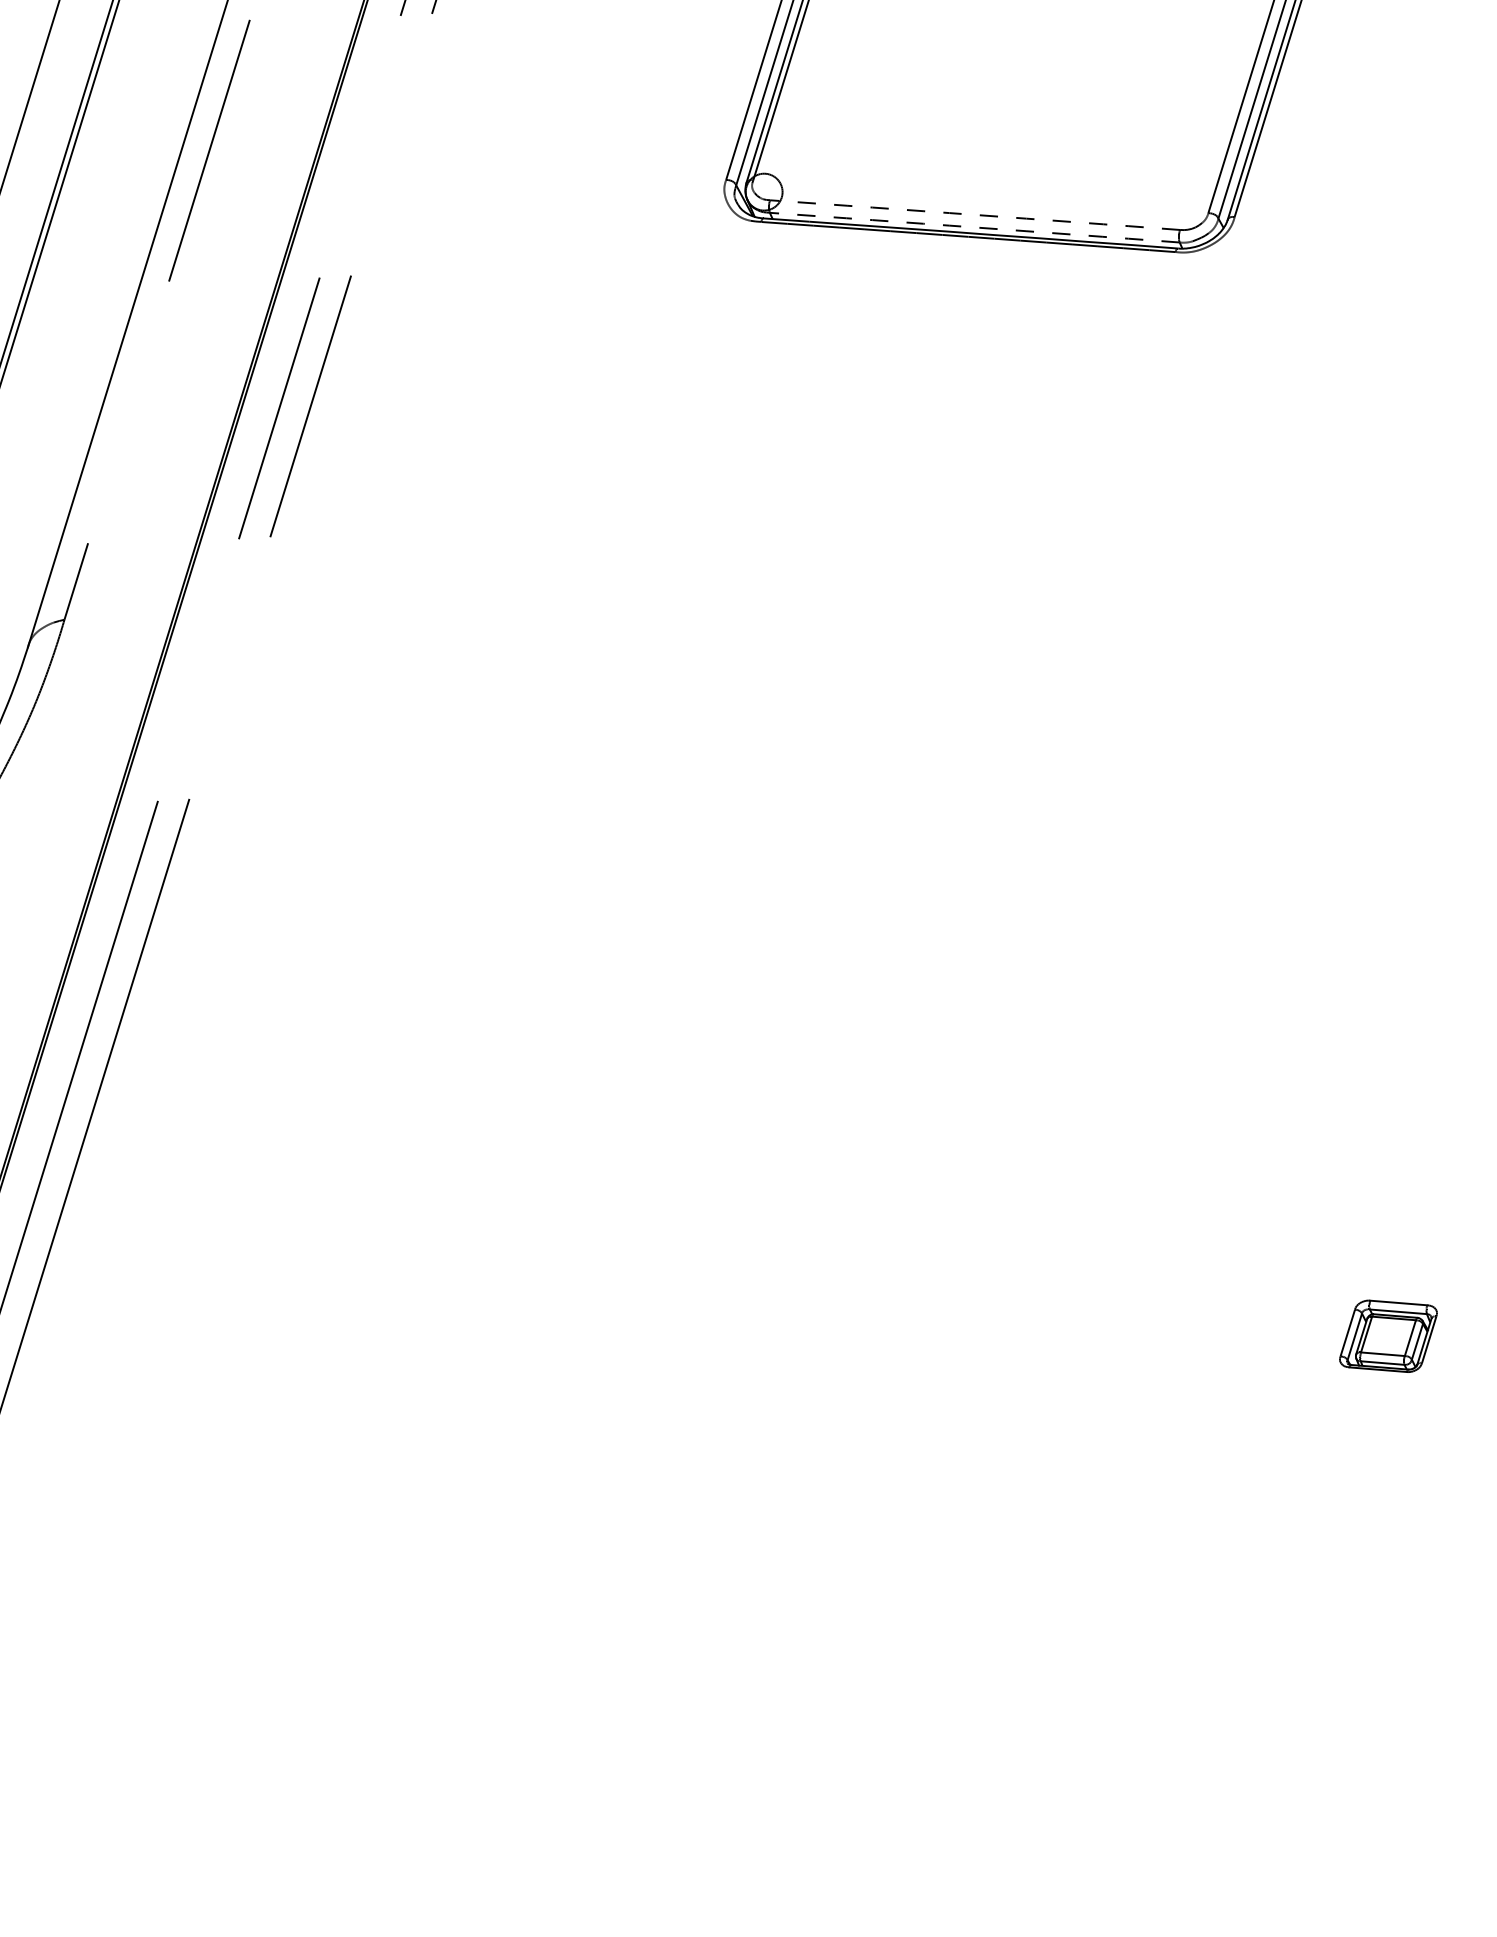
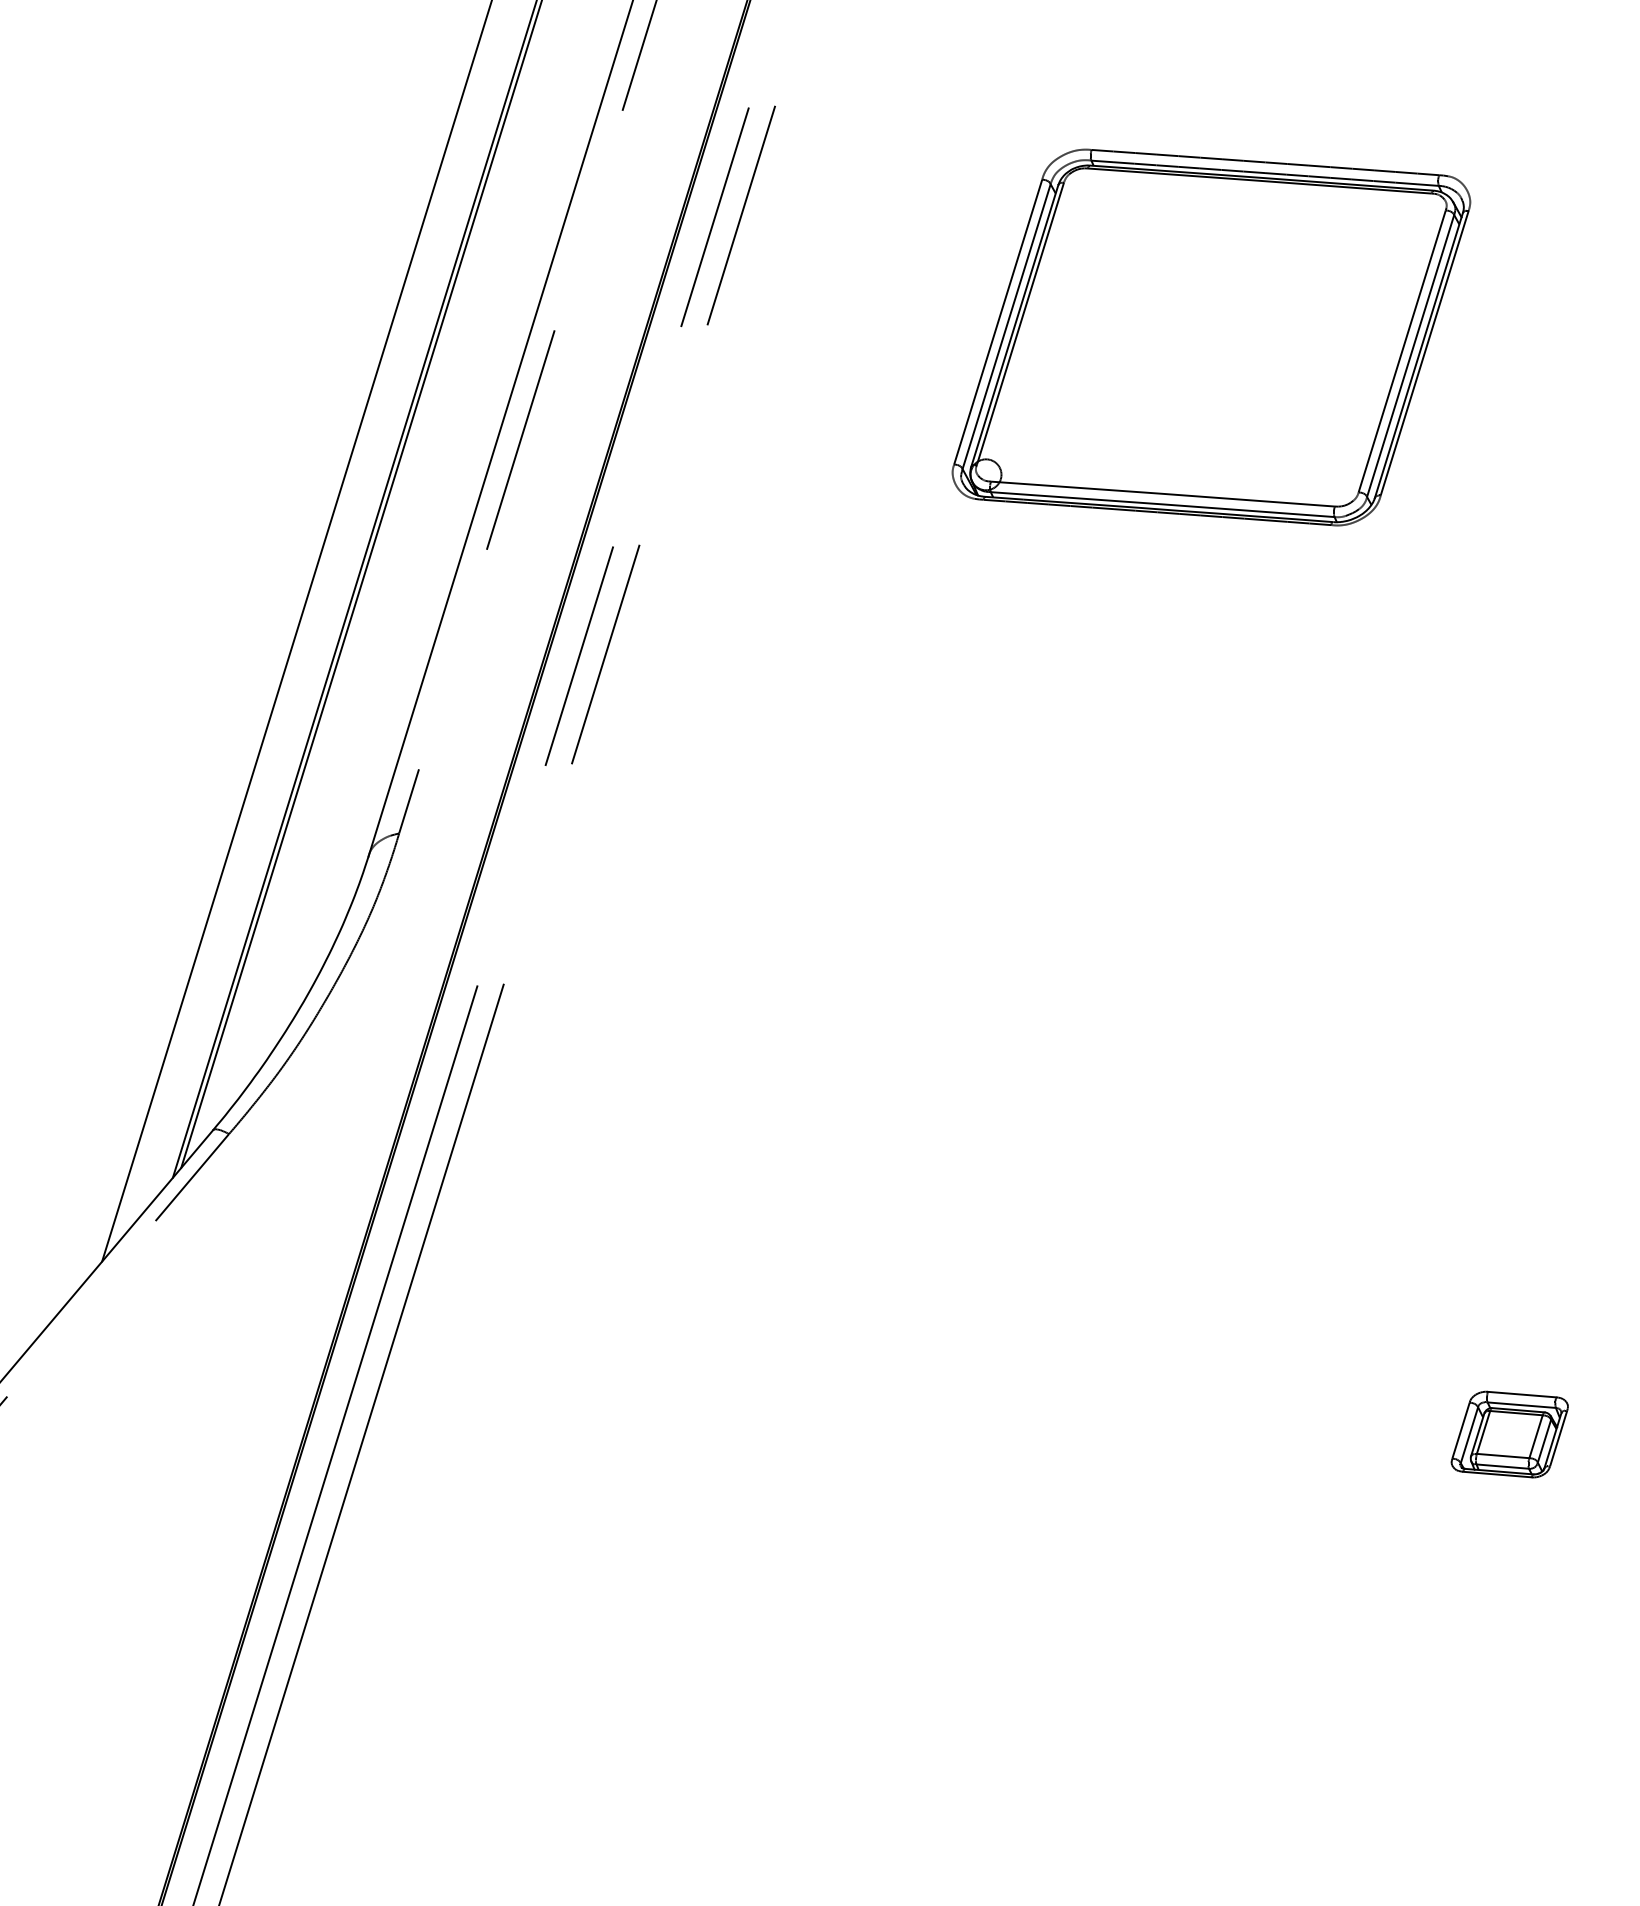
arc: (975, 214) -> (1163, 493), dashed -> solid
arc: (974, 227) -> (1162, 504), dashed -> solid
part: (1388, 1336) -> (1509, 1434), size x1.43

